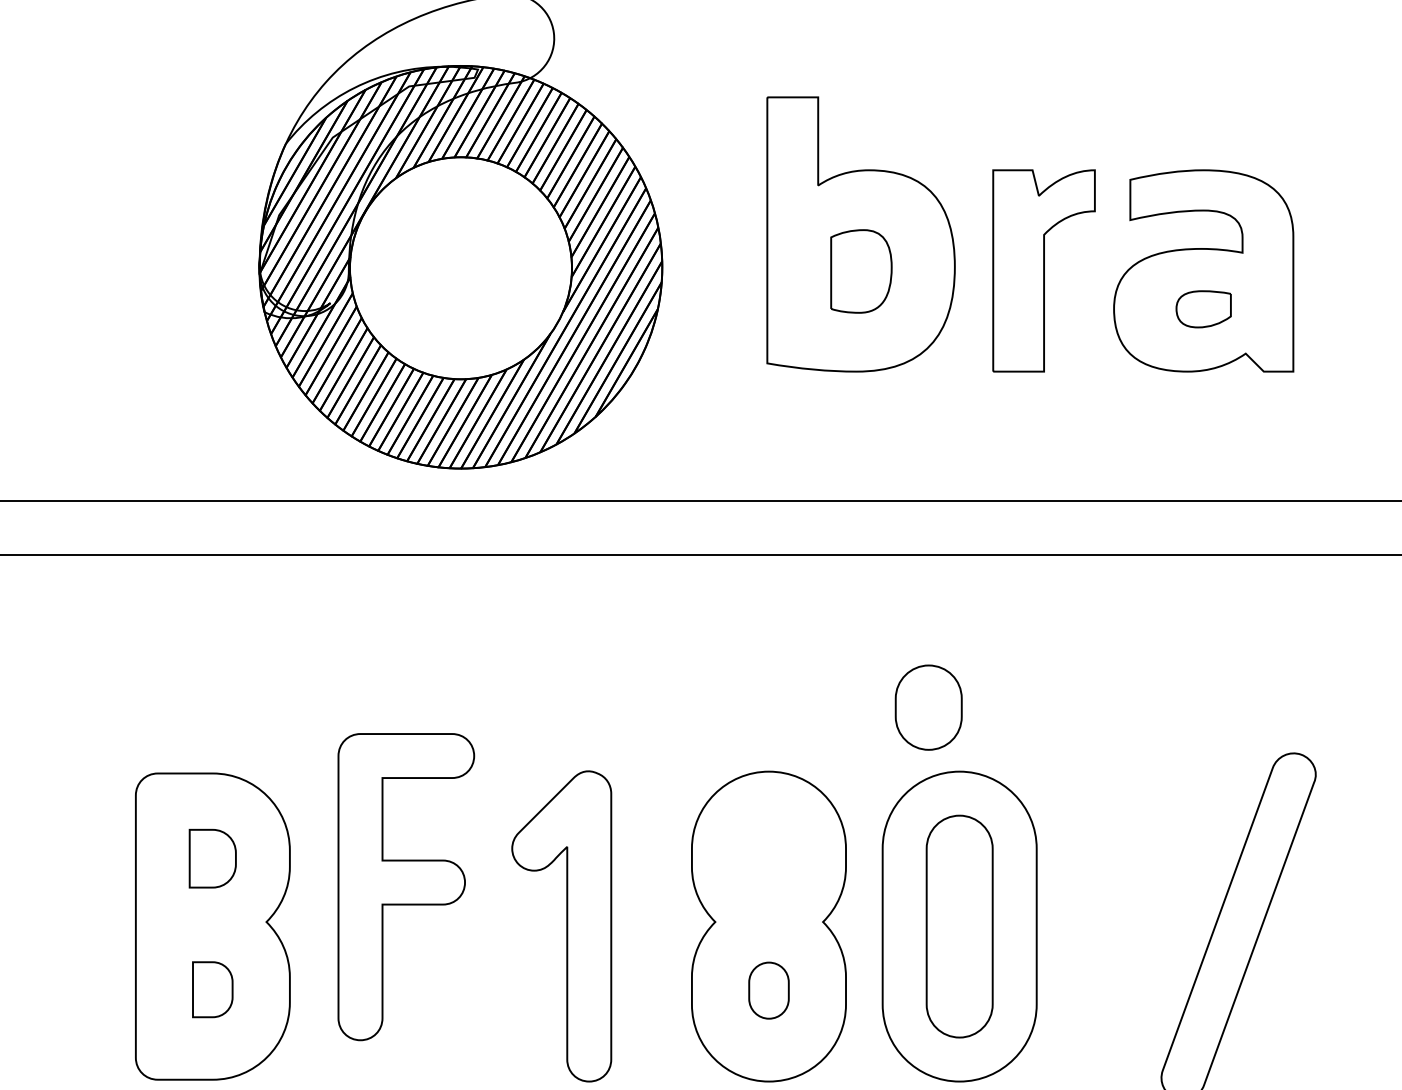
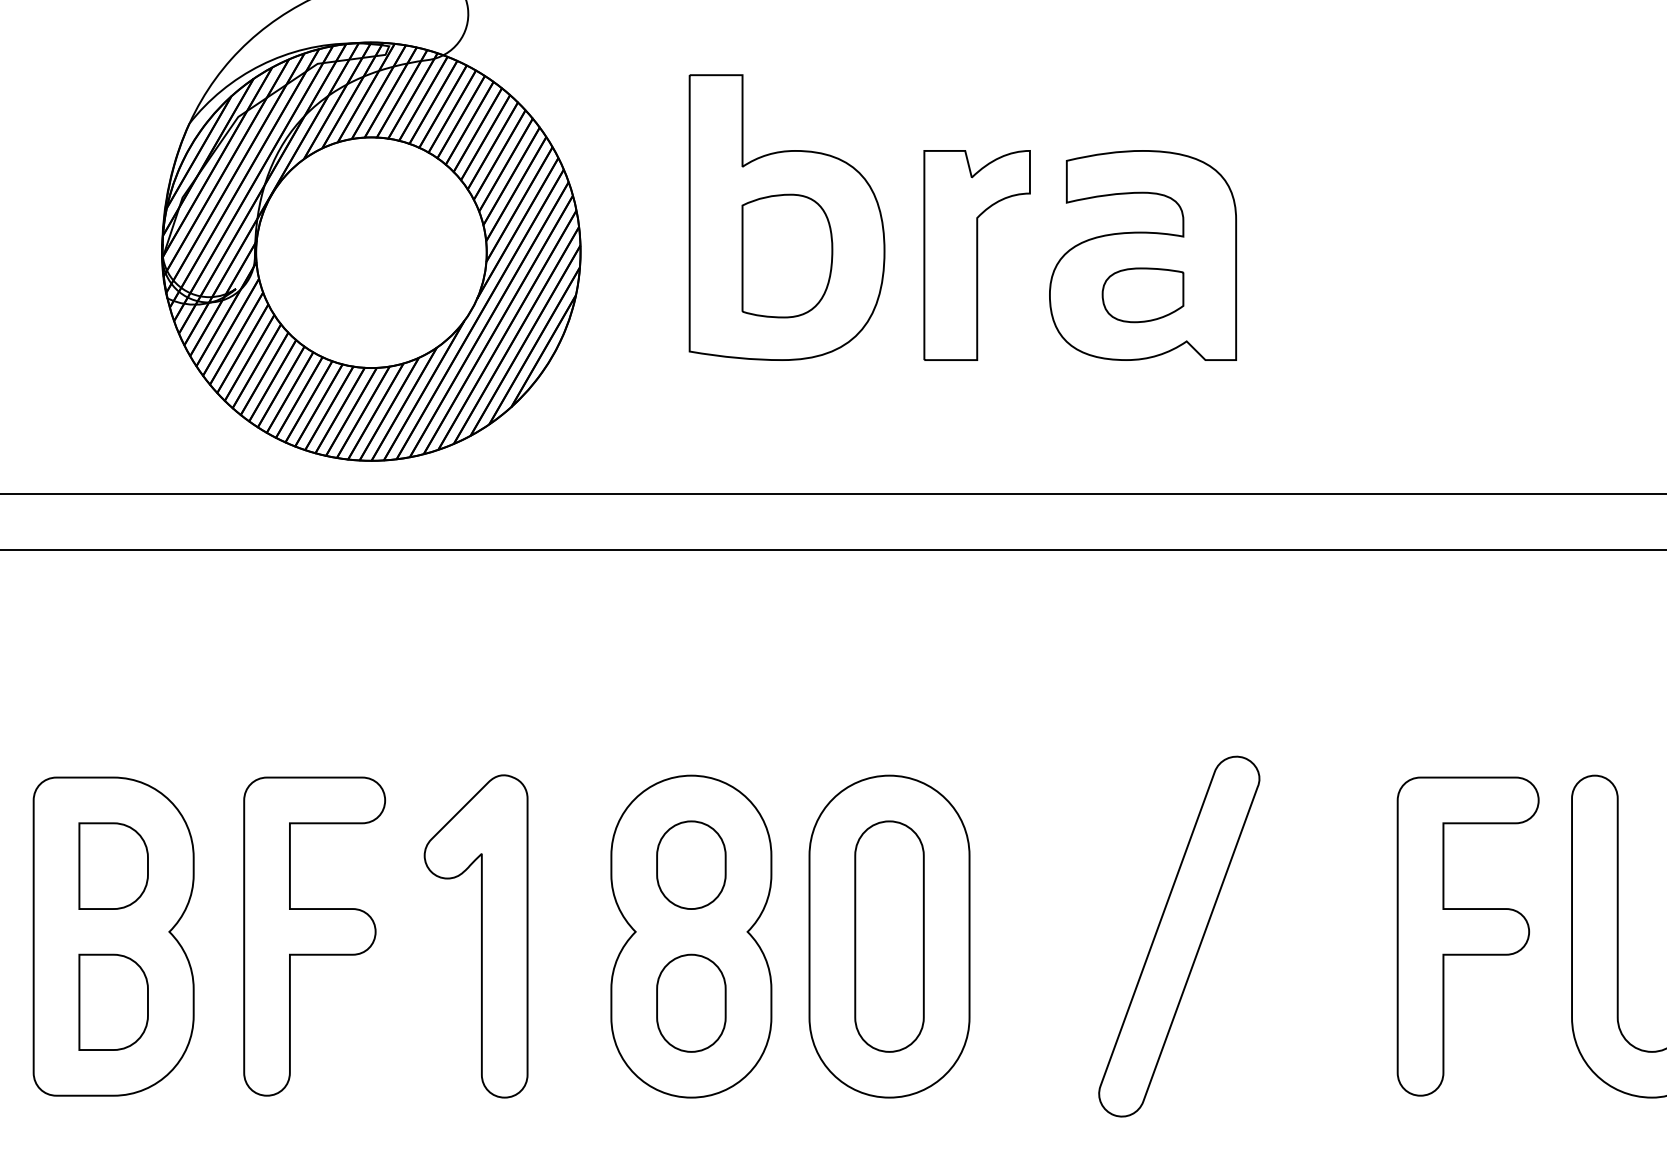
part: (861, 270) -> (787, 255), size x1.43
part: (1203, 309) -> (1142, 295), size x1.43
part: (928, 706) -> (691, 864), moved
part: (212, 858) -> (113, 865), size x1.43
part: (406, 887) -> (314, 936), moved
part: (212, 989) -> (113, 1001), size x1.67
part: (769, 990) -> (691, 1002), size x1.67

